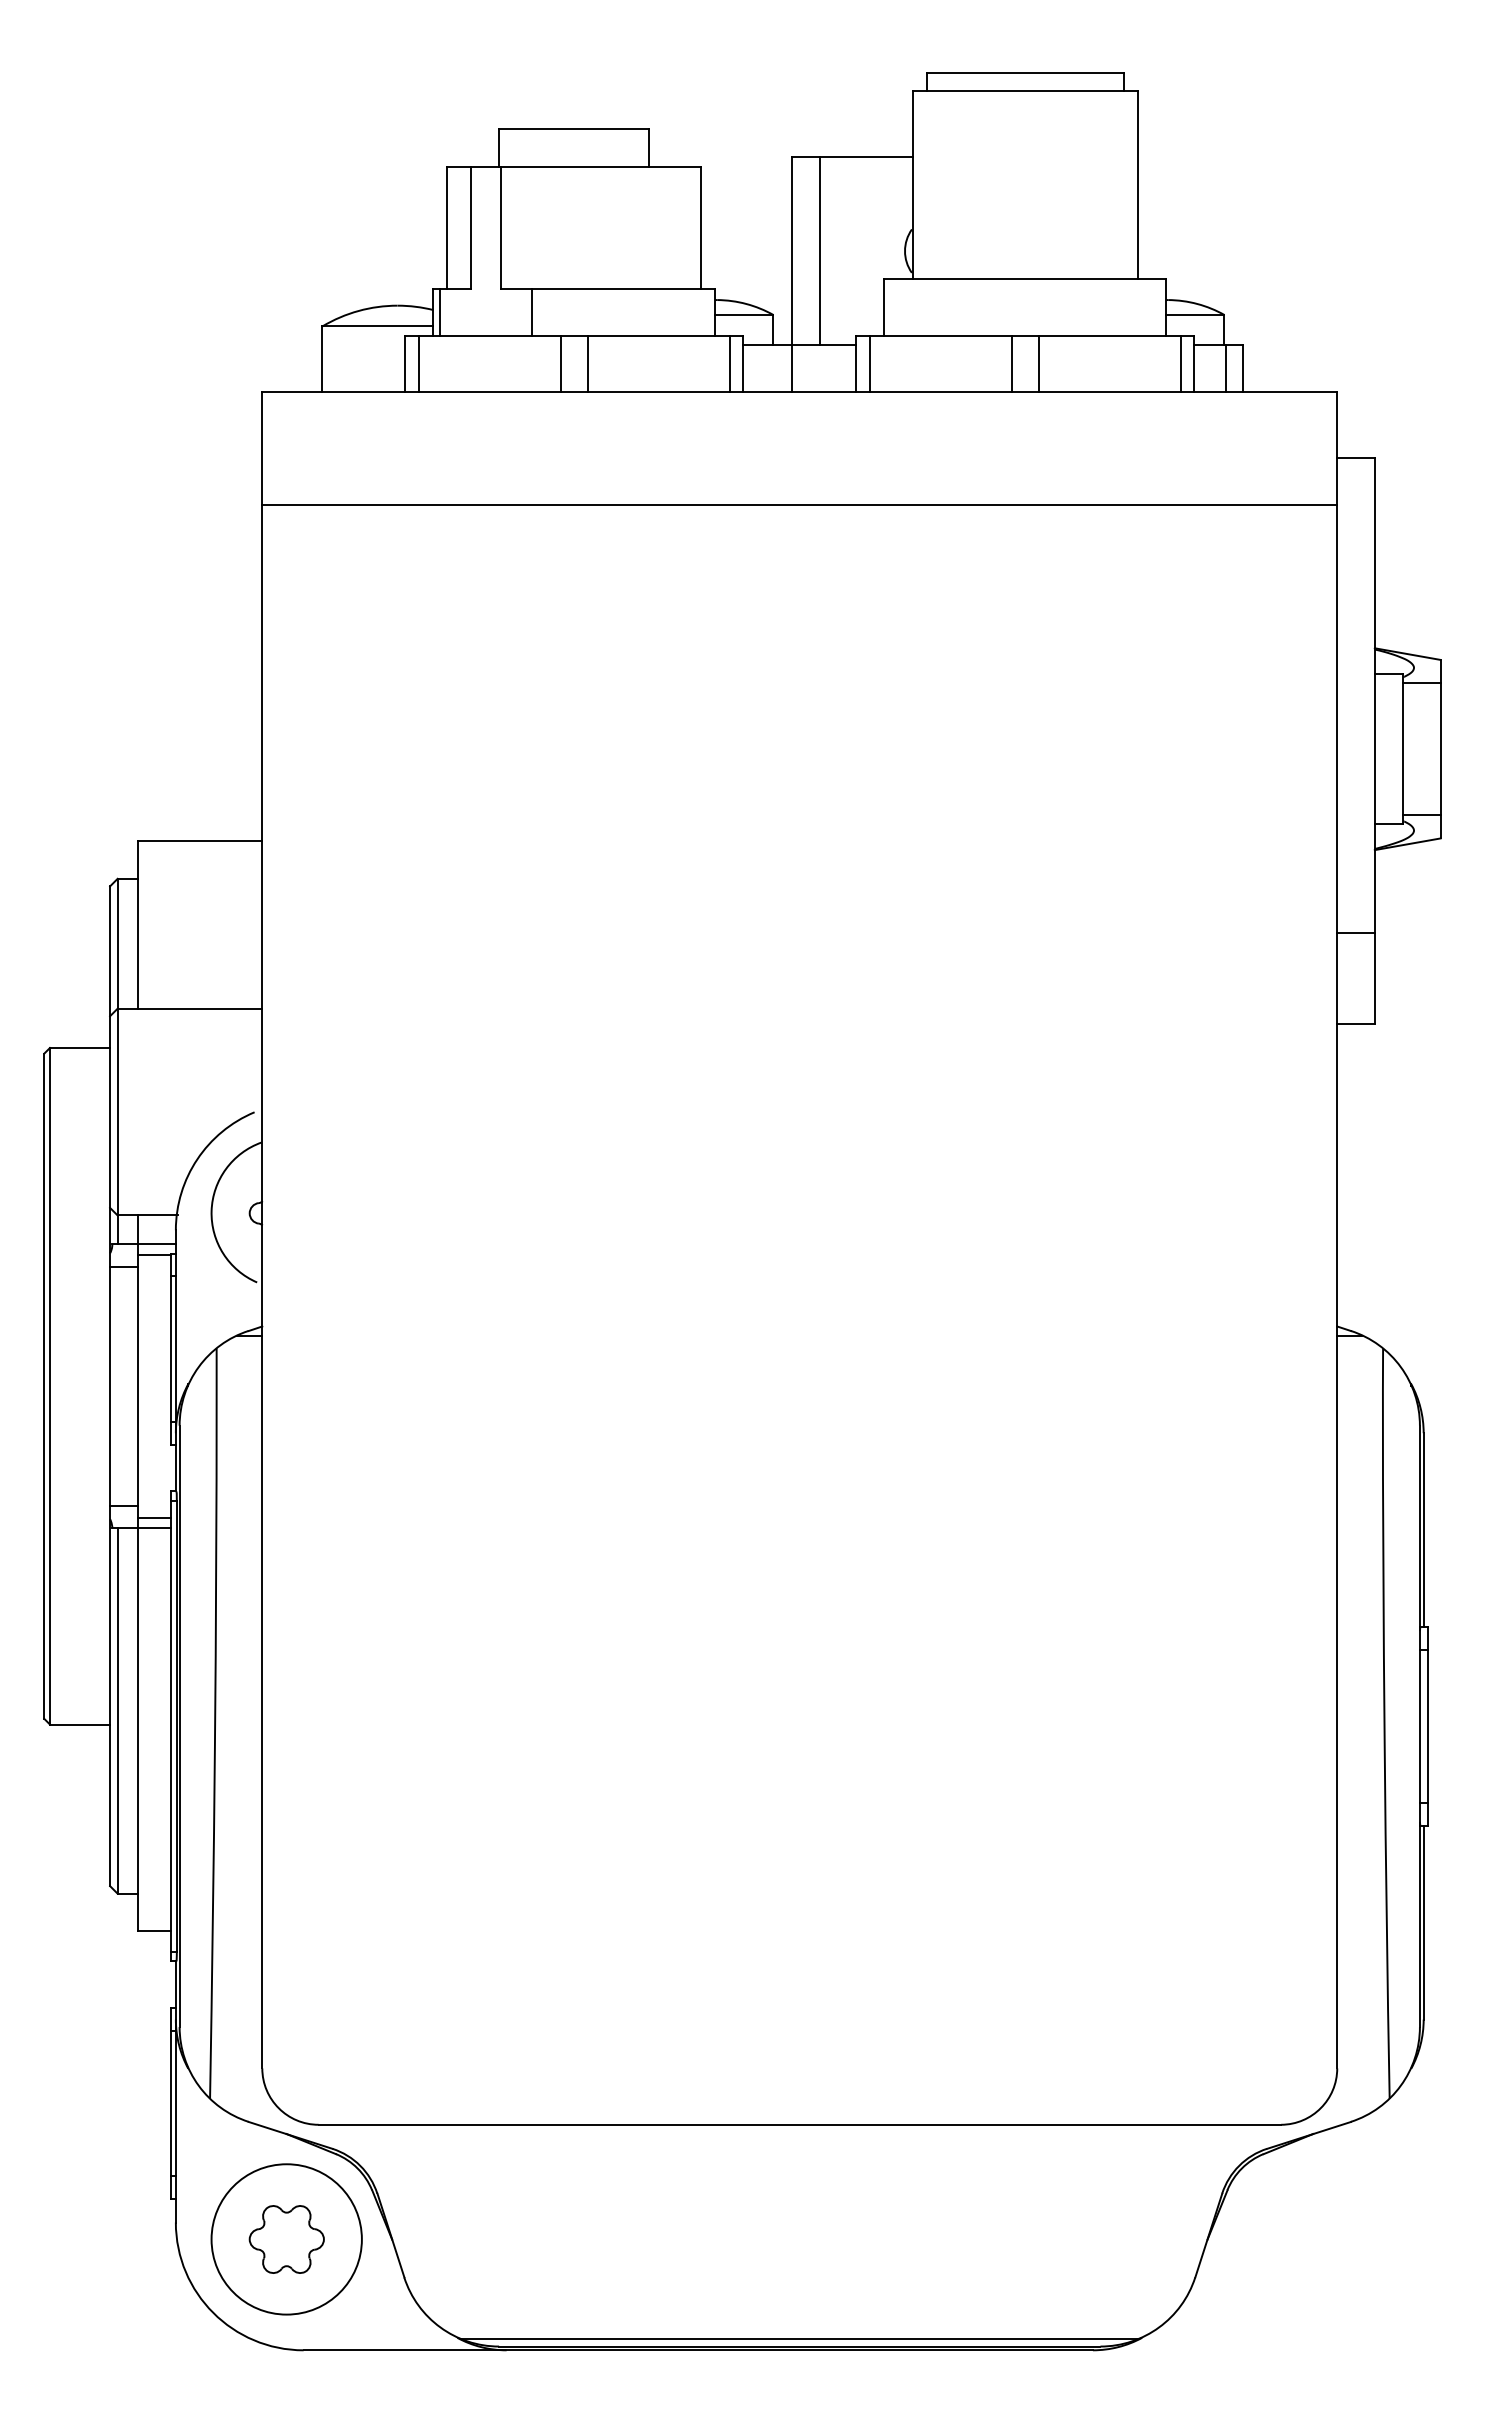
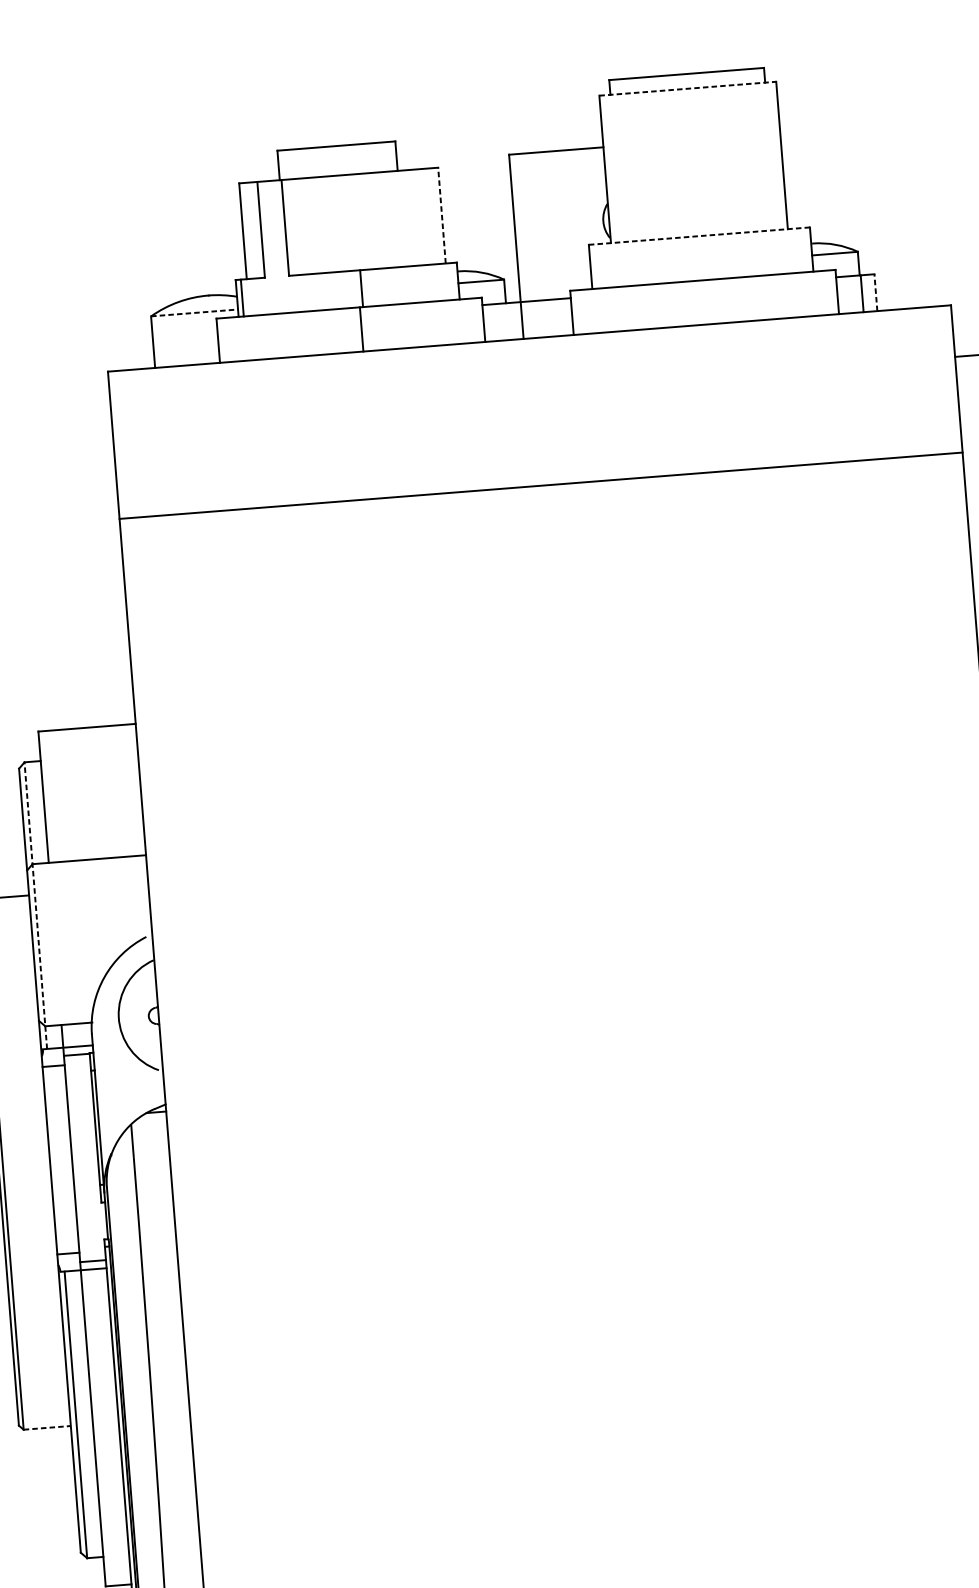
line: (1025, 91) -> (687, 88), solid -> dashed
line: (701, 227) -> (442, 215), solid -> dashed
line: (820, 251) -> (537, 226), removed
line: (1025, 279) -> (699, 236), solid -> dashed
line: (531, 311) -> (361, 288), moved
line: (378, 326) -> (195, 313), solid -> dashed
line: (418, 363) -> (228, 339), removed
line: (560, 363) -> (340, 330), removed
line: (729, 363) -> (472, 320), removed
line: (869, 363) -> (582, 311), removed
line: (1011, 363) -> (693, 302), removed
line: (1039, 363) -> (715, 301), removed
line: (1180, 363) -> (826, 292), removed
line: (1243, 368) -> (876, 292), solid -> dashed
line: (799, 504) -> (540, 485), moved
line: (117, 1061) -> (35, 905), solid -> dashed
line: (80, 1724) -> (47, 1427), solid -> dashed

